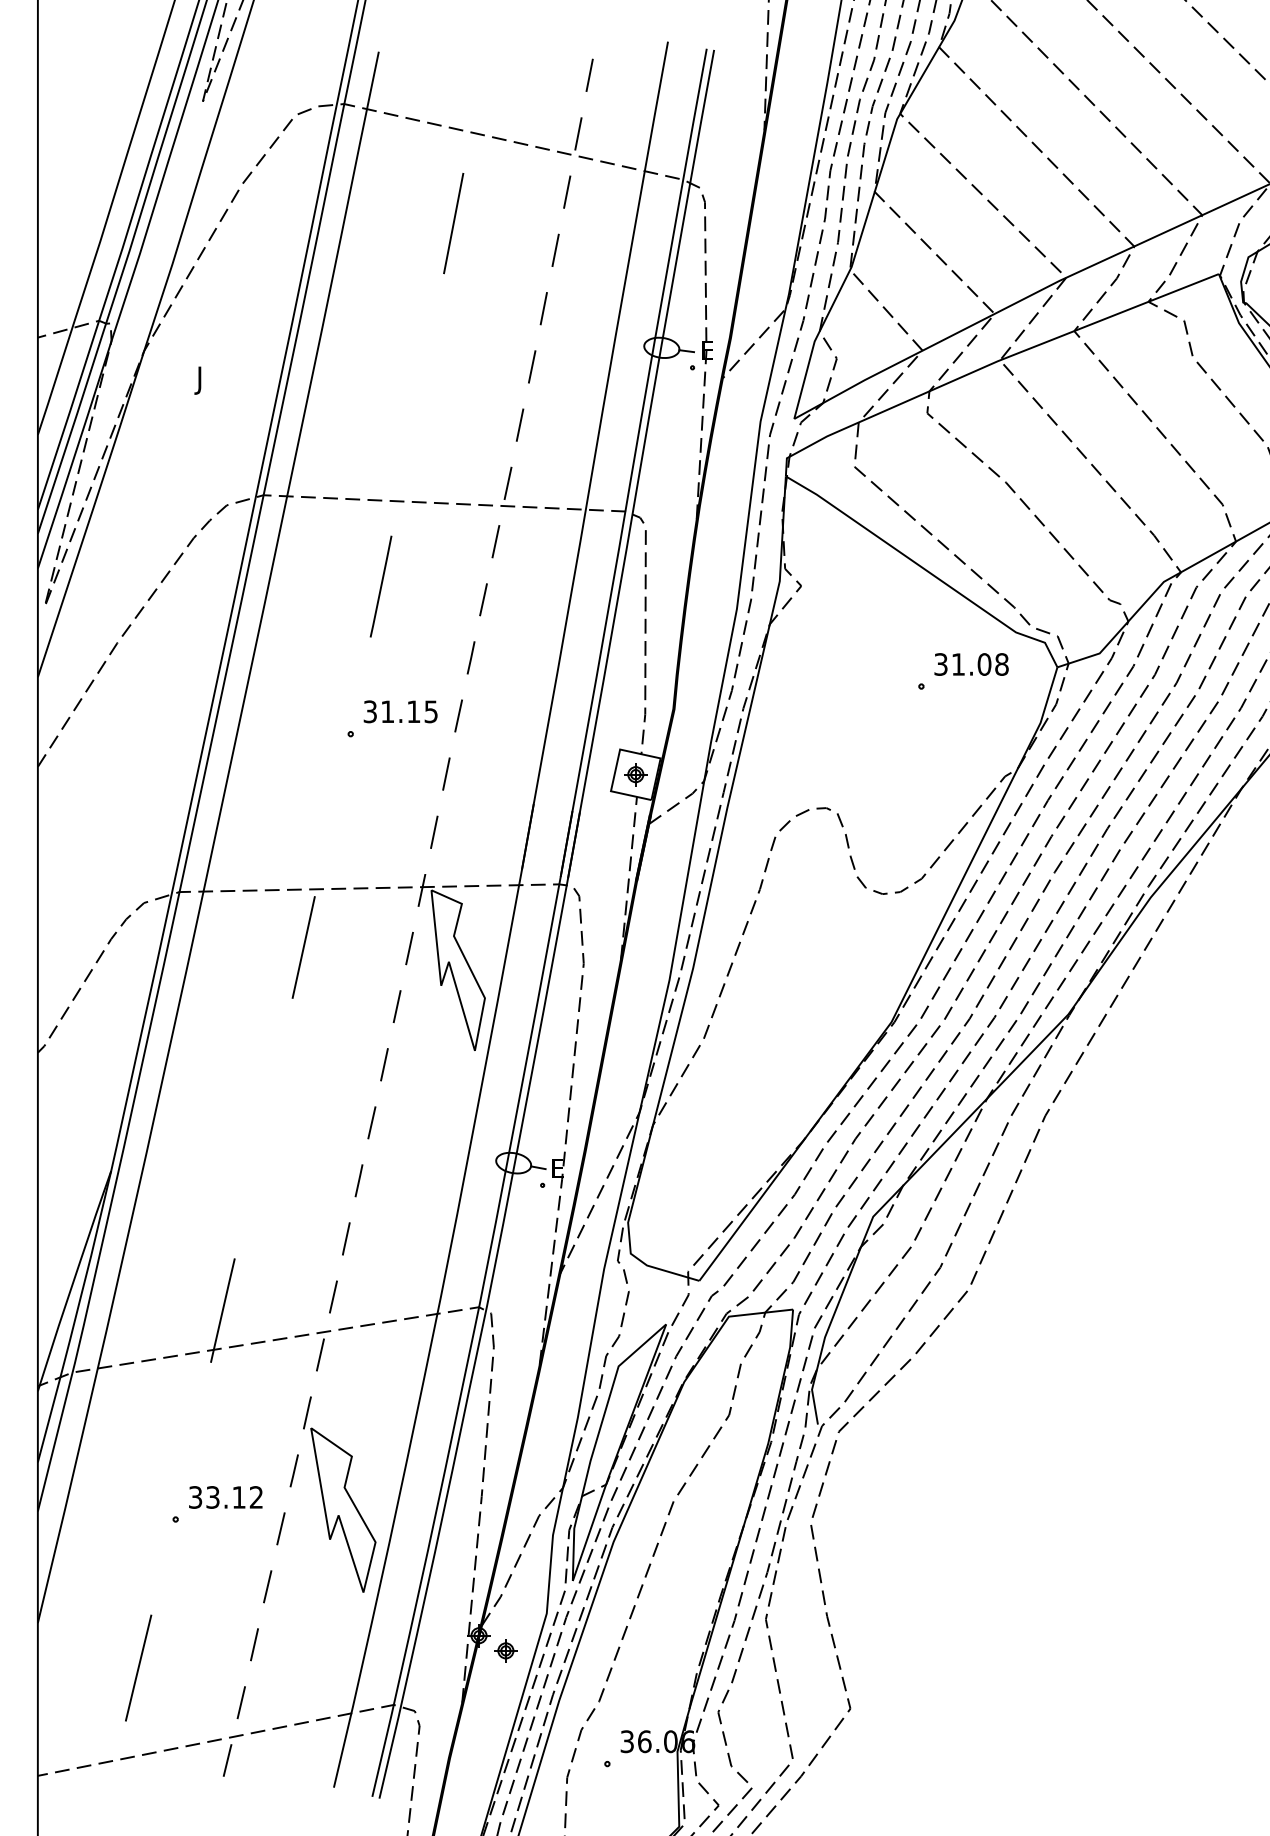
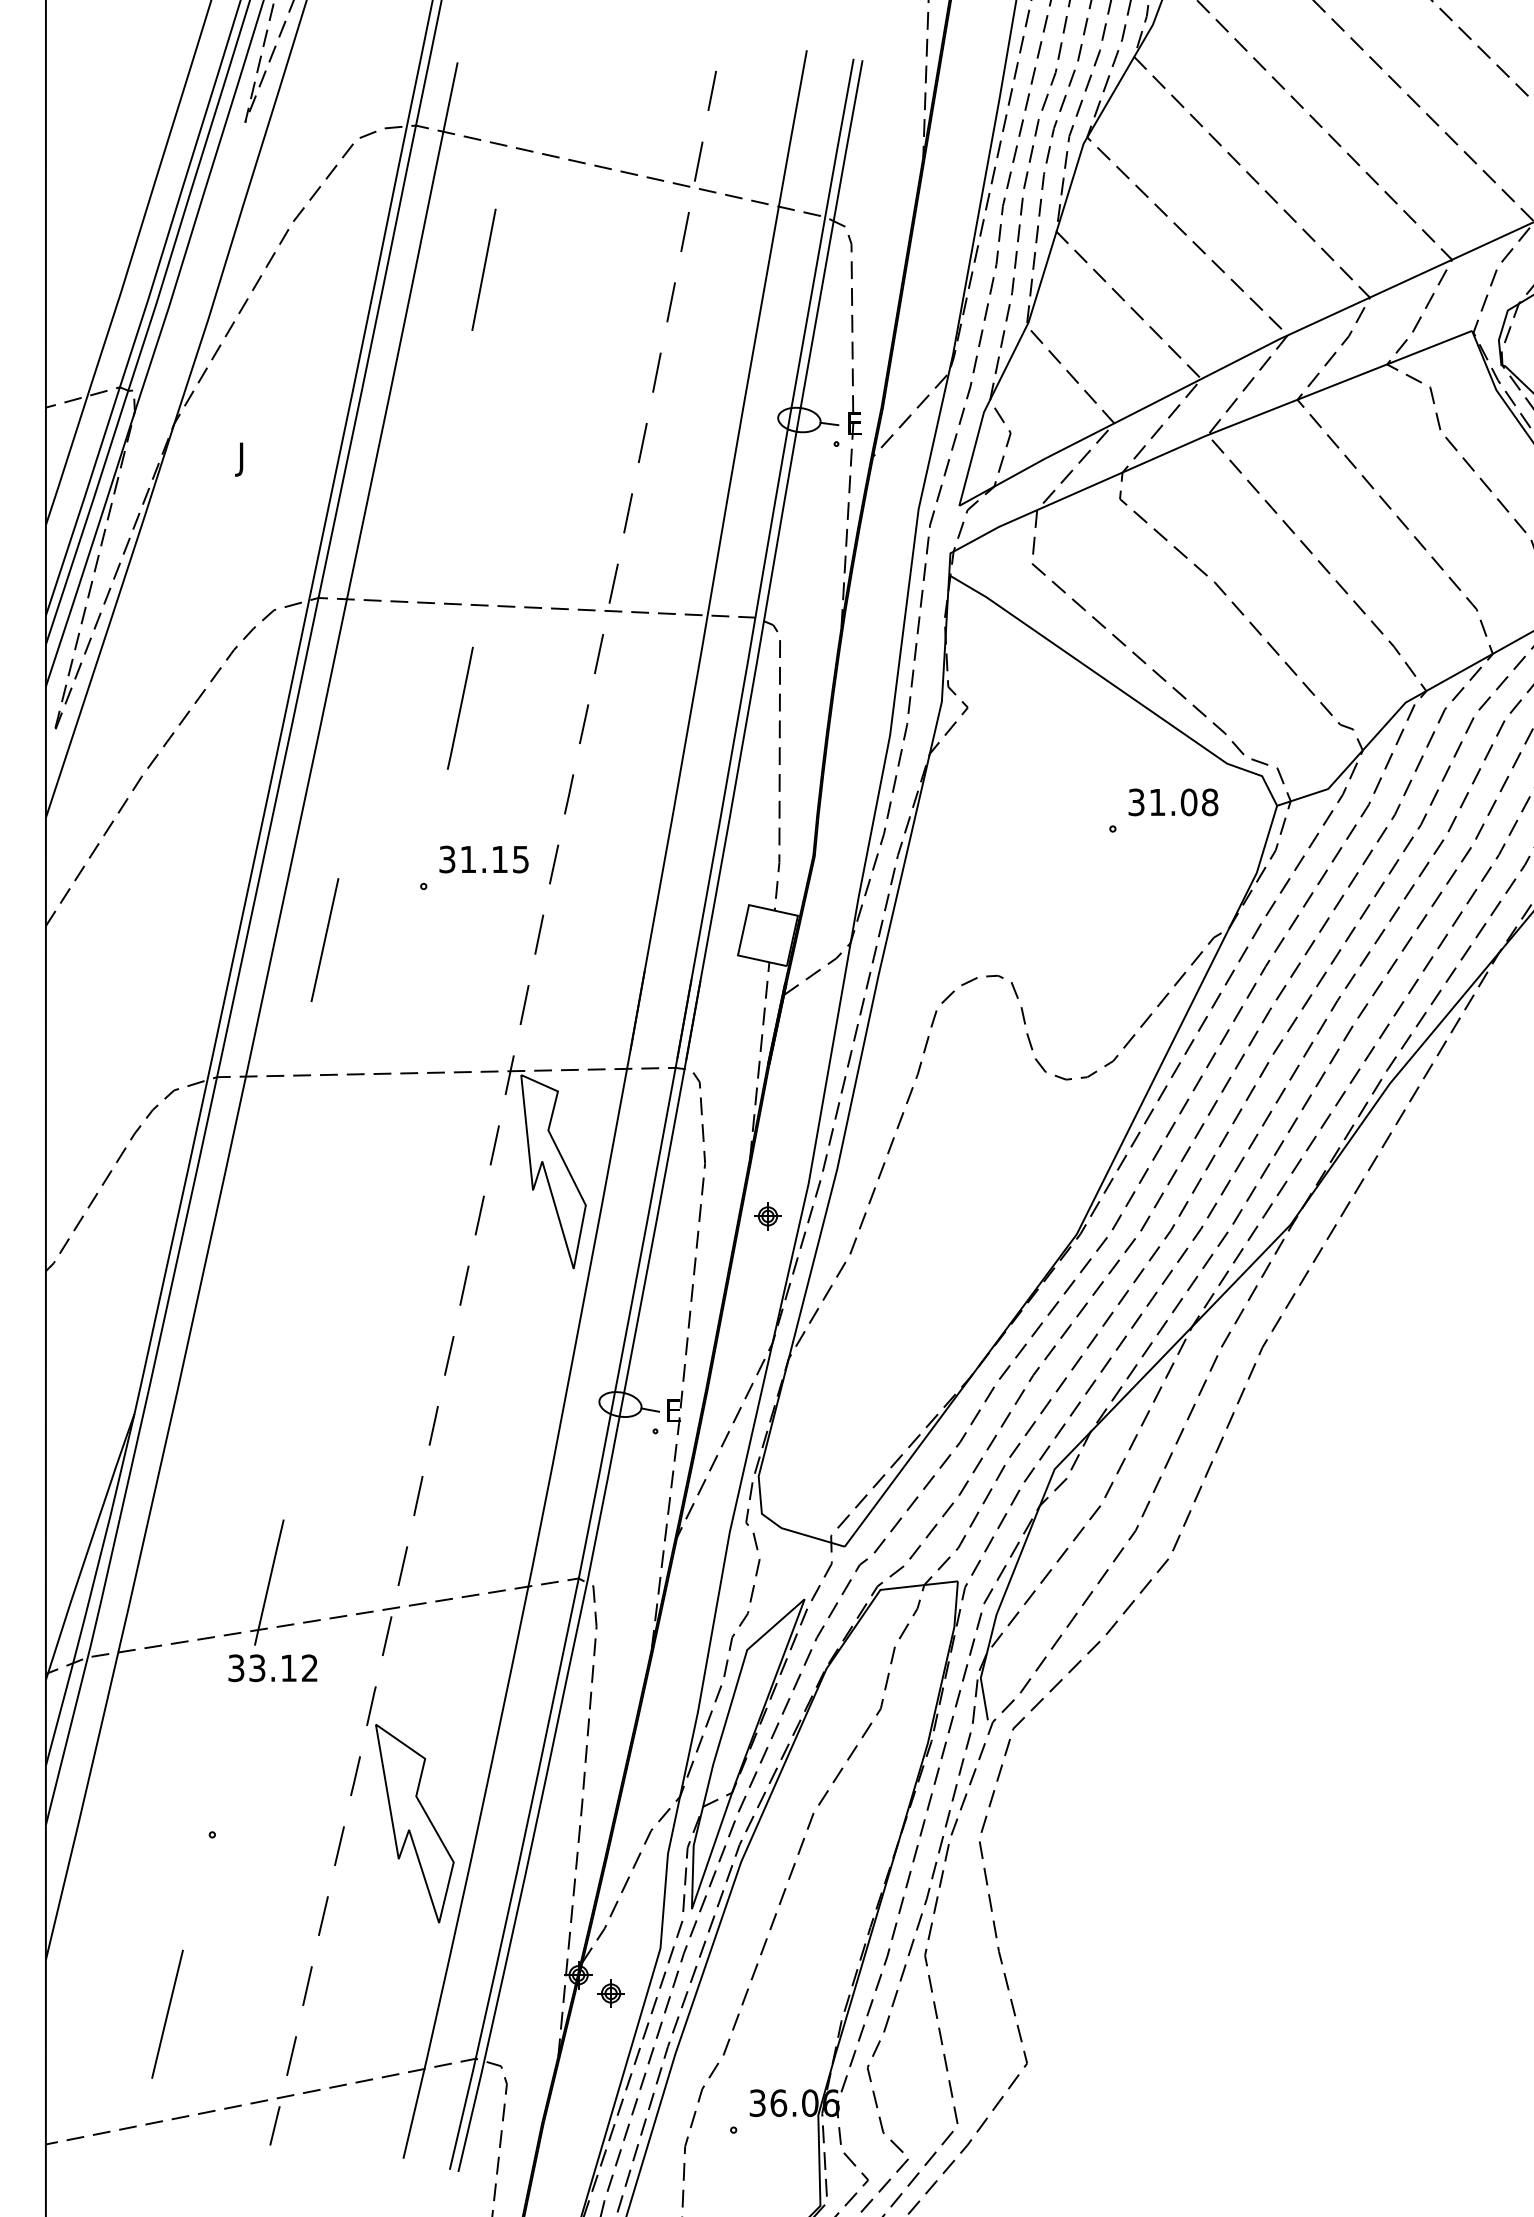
line: (453, 223) -> (483, 269), moved
part: (635, 774) -> (767, 1216), moved
line: (303, 946) -> (324, 939), moved
text: (225, 1497) -> (272, 1668), moved

